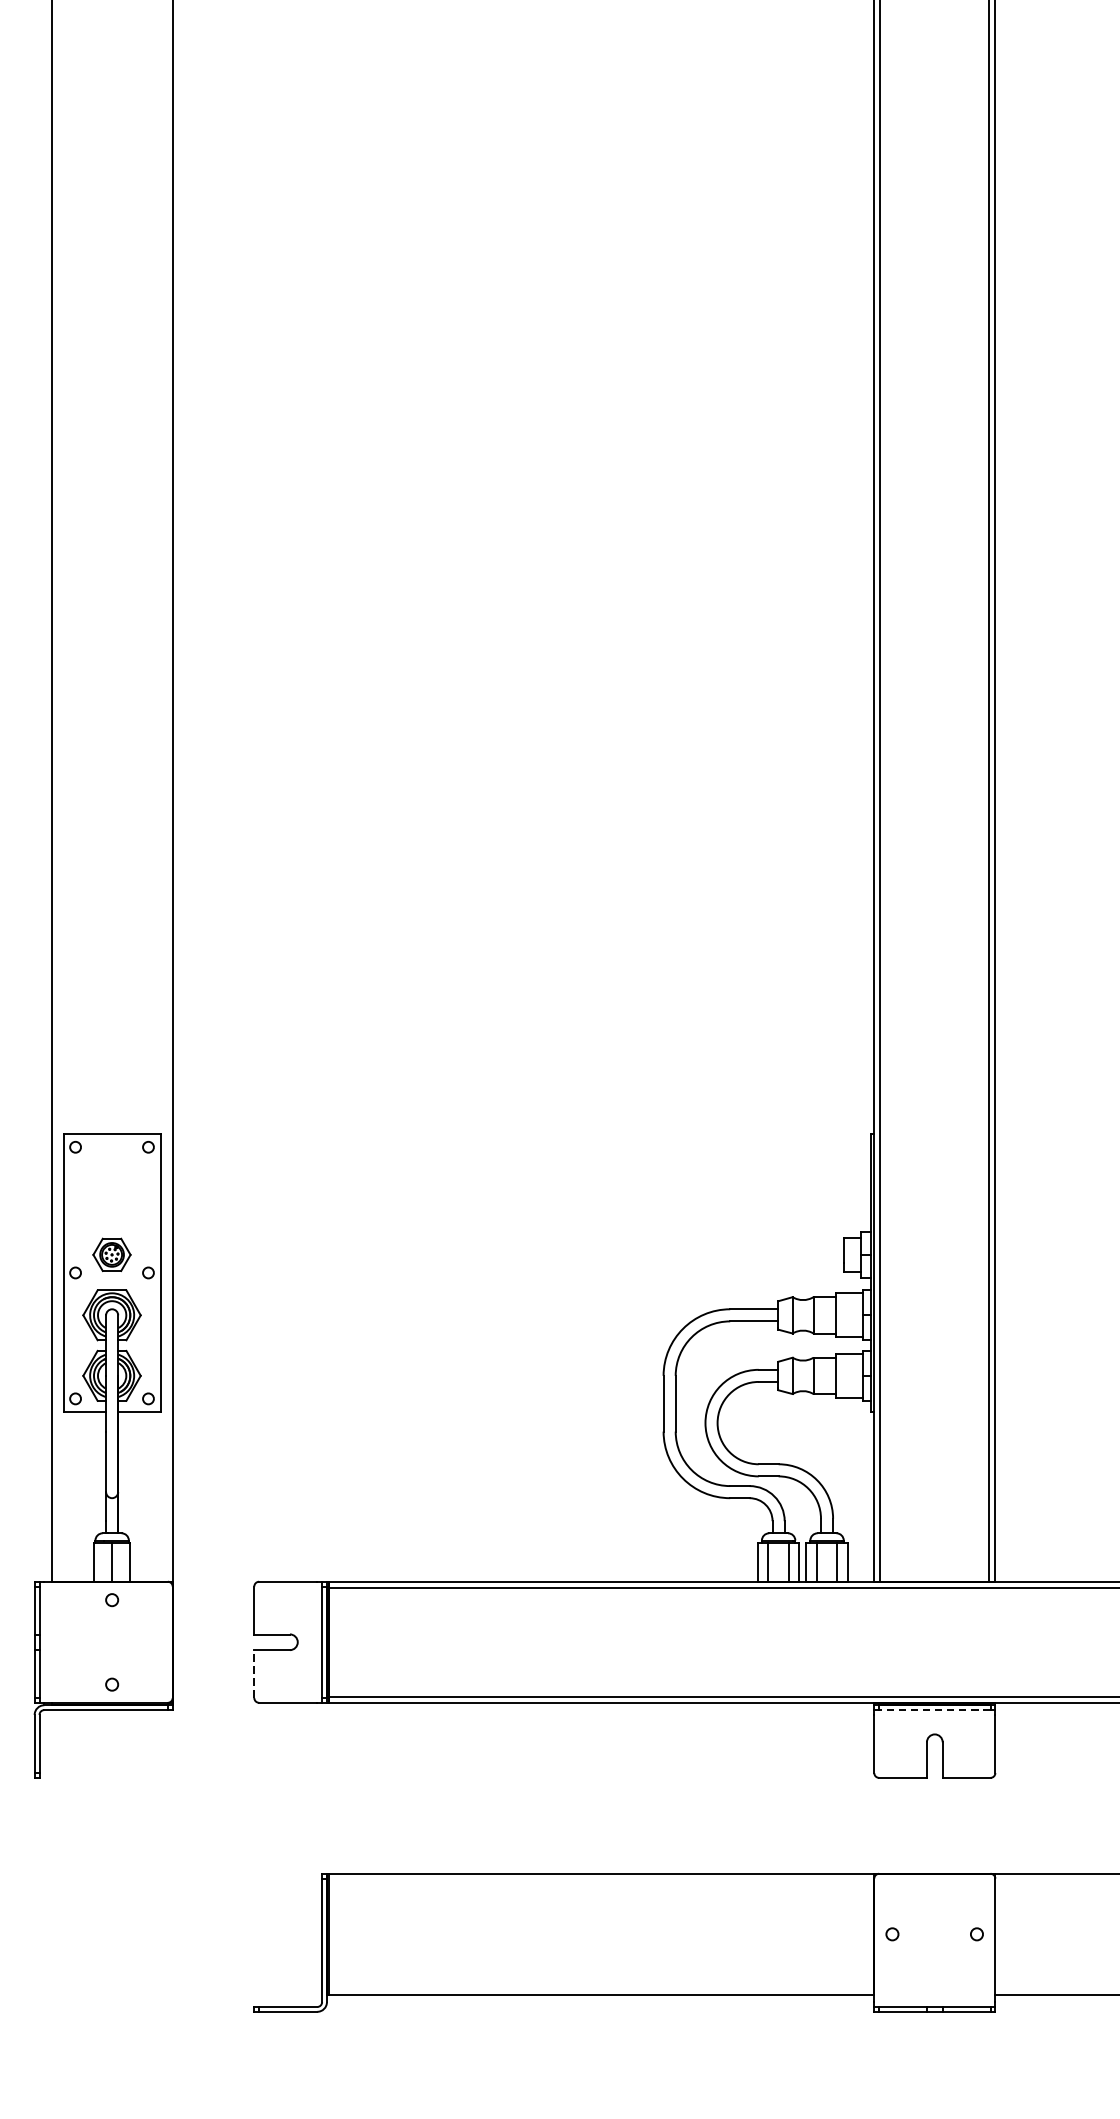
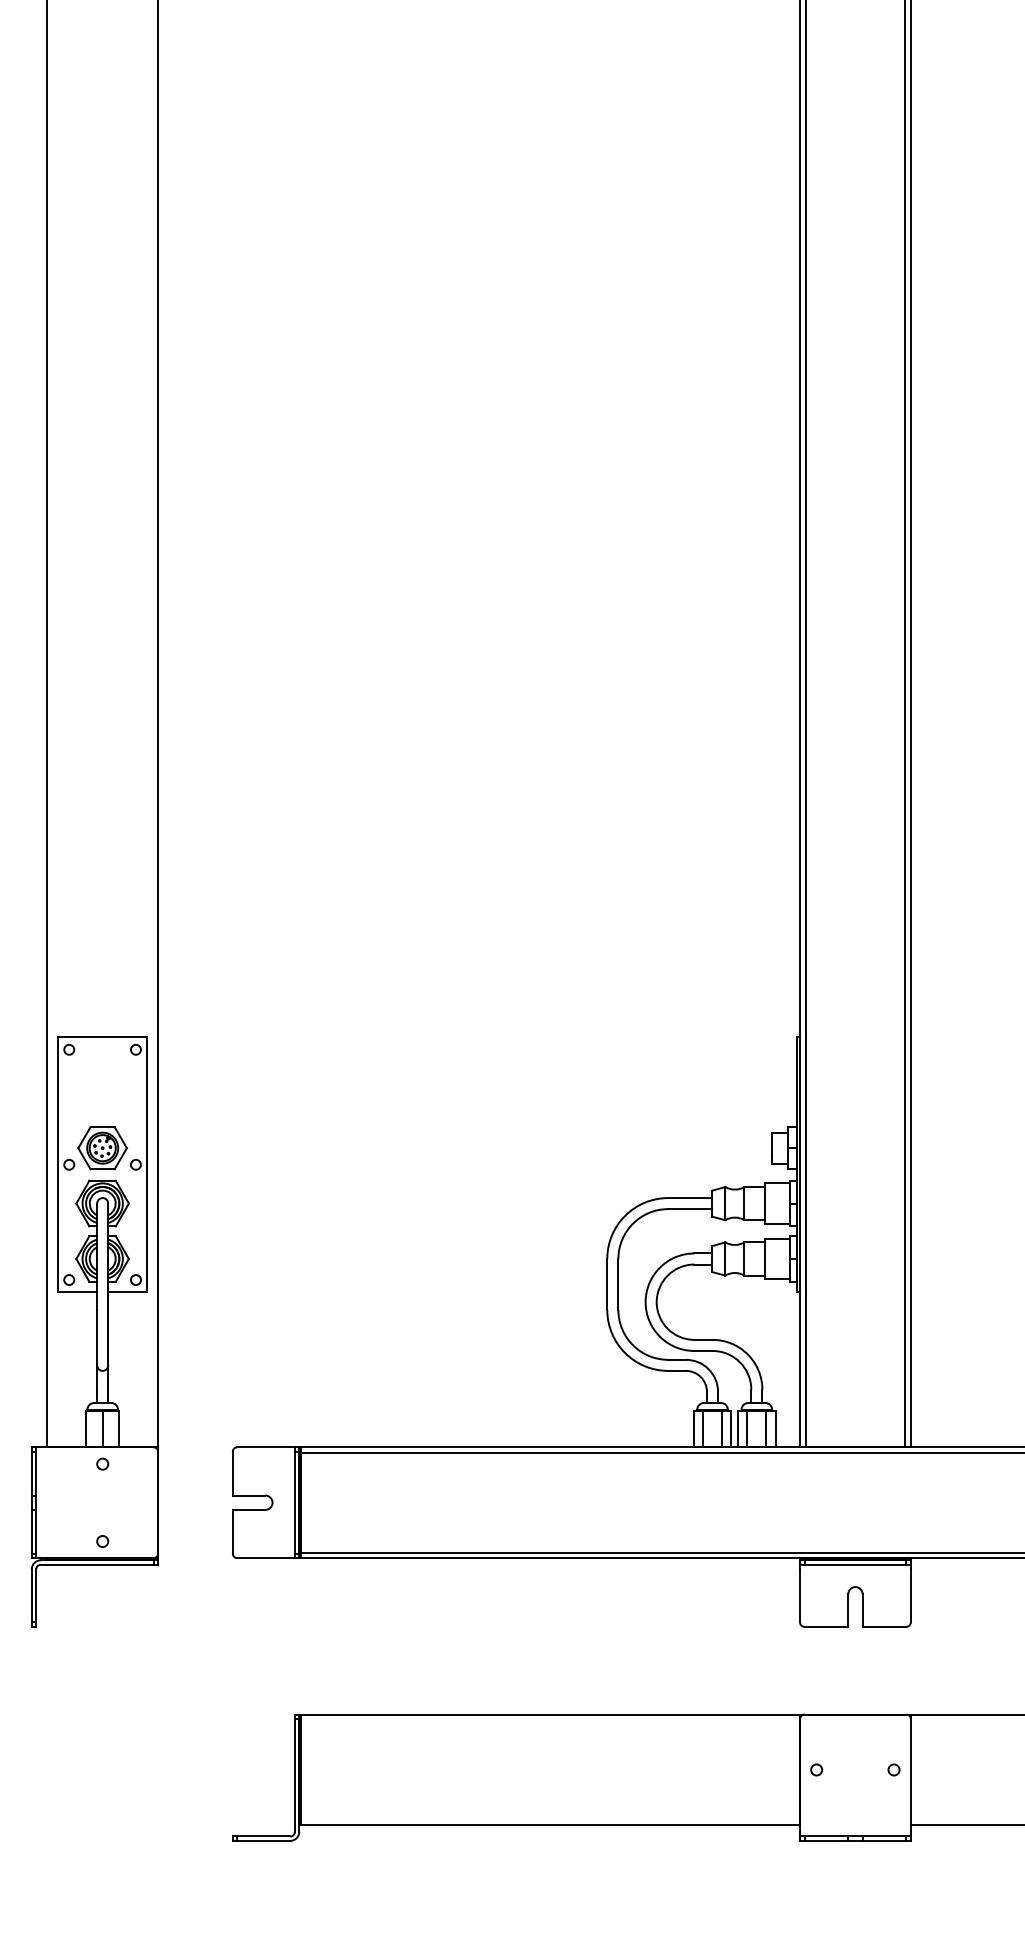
part: (111, 1255) -> (102, 1148), size x1.43
line: (253, 1673) -> (232, 1531), dashed -> solid
line: (934, 1709) -> (855, 1564), dashed -> solid

